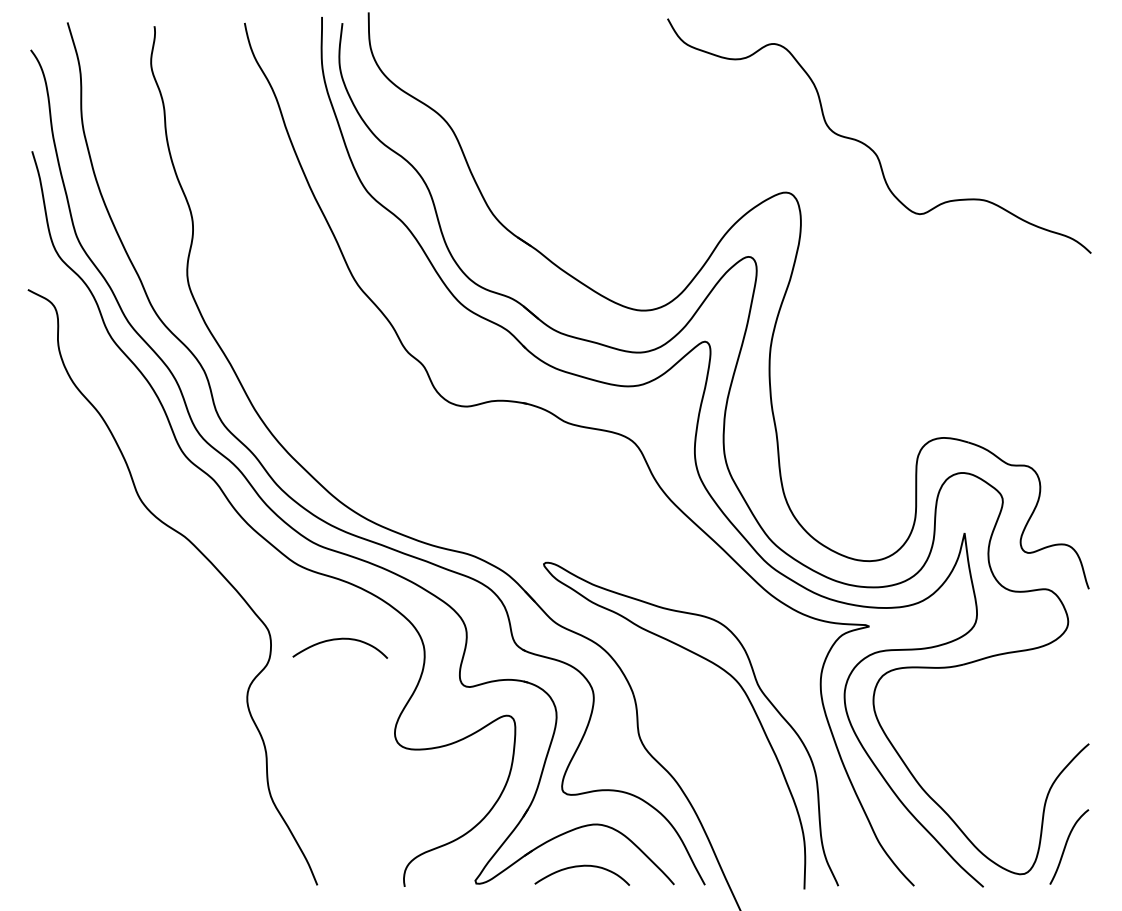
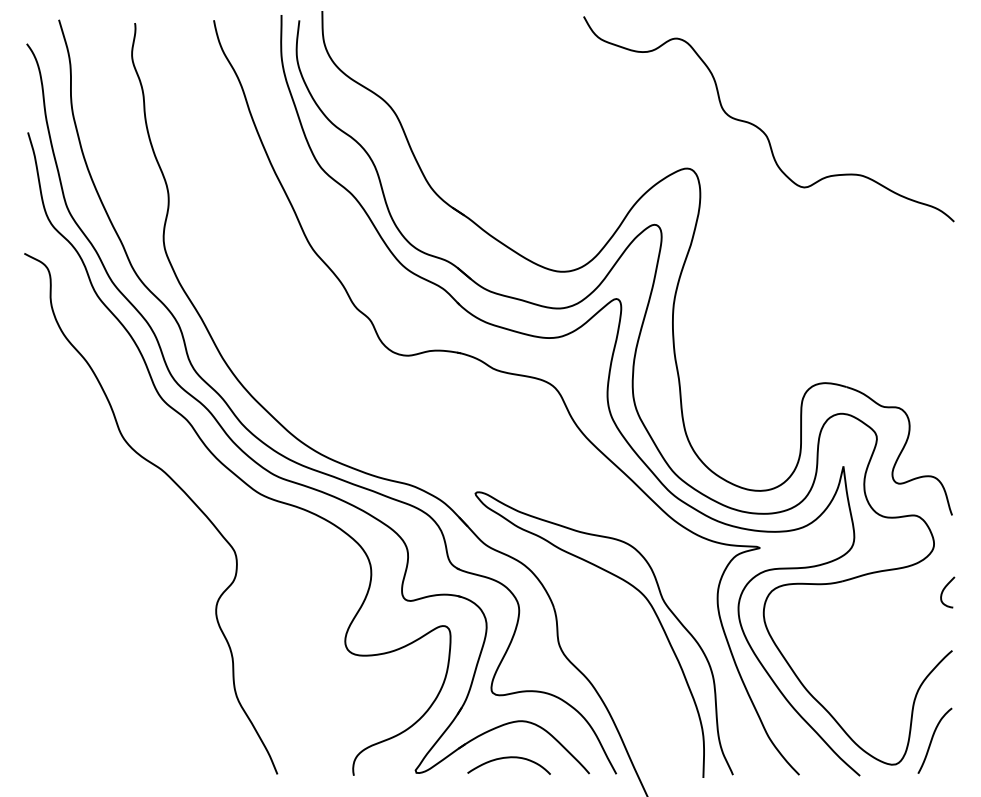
curve: (337, 640) -> (295, 560), removed
curve: (1079, 675) -> (943, 590), added

